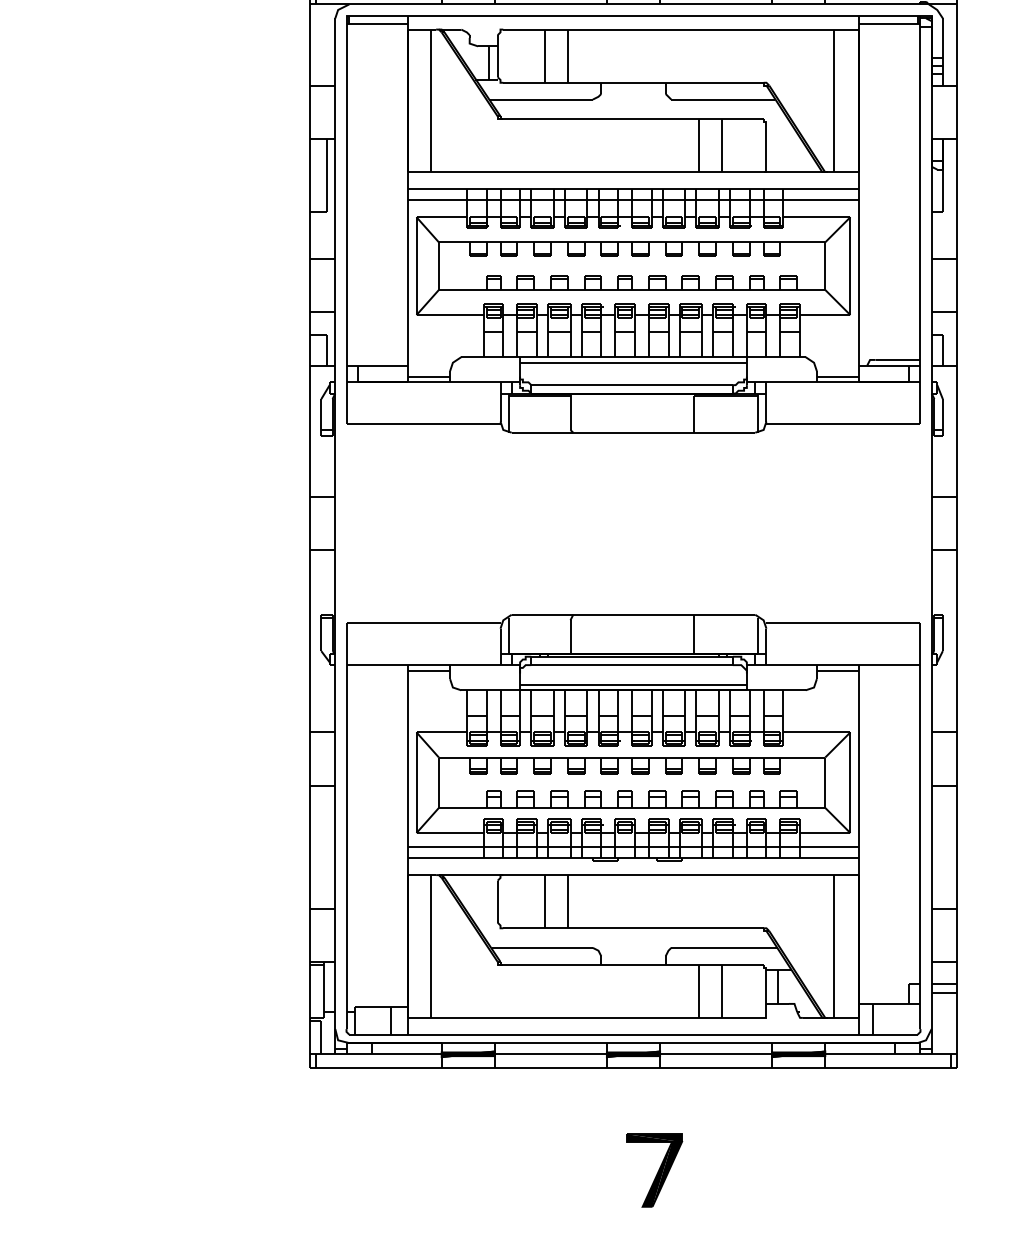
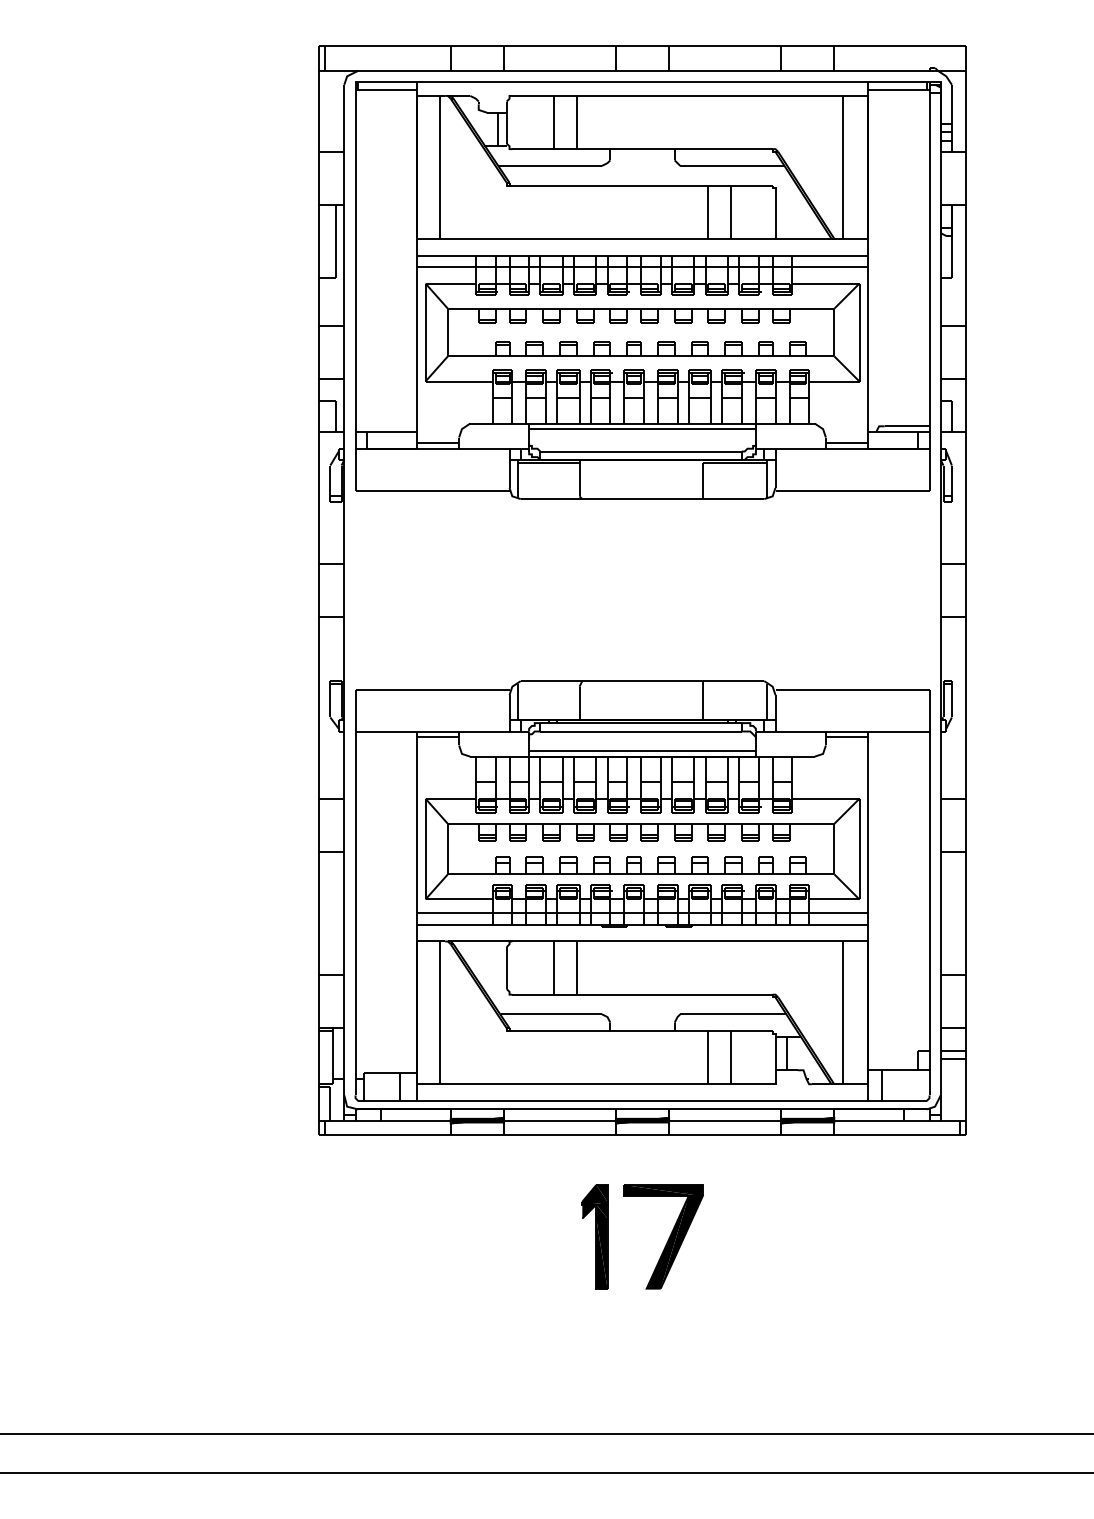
part: (585, 1170) -> (594, 1236), added
part: (654, 1170) -> (663, 1236), size x1.43

